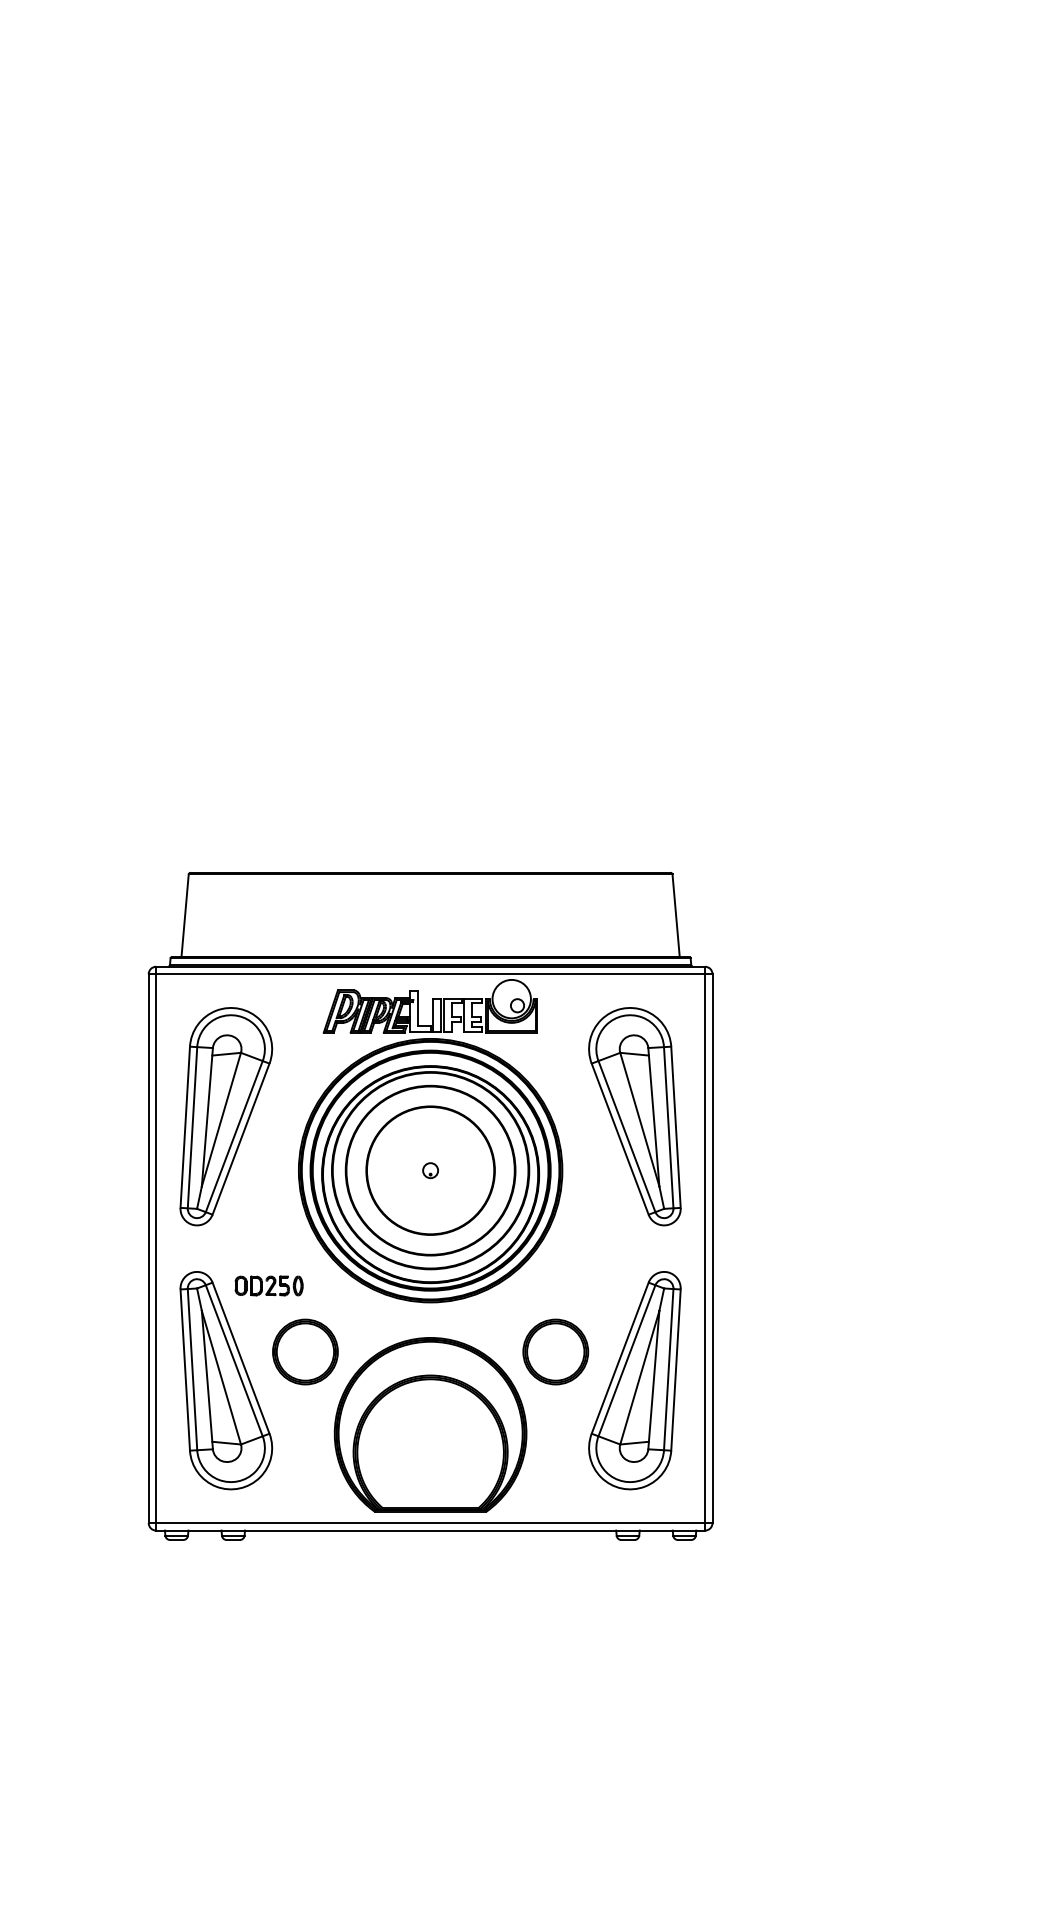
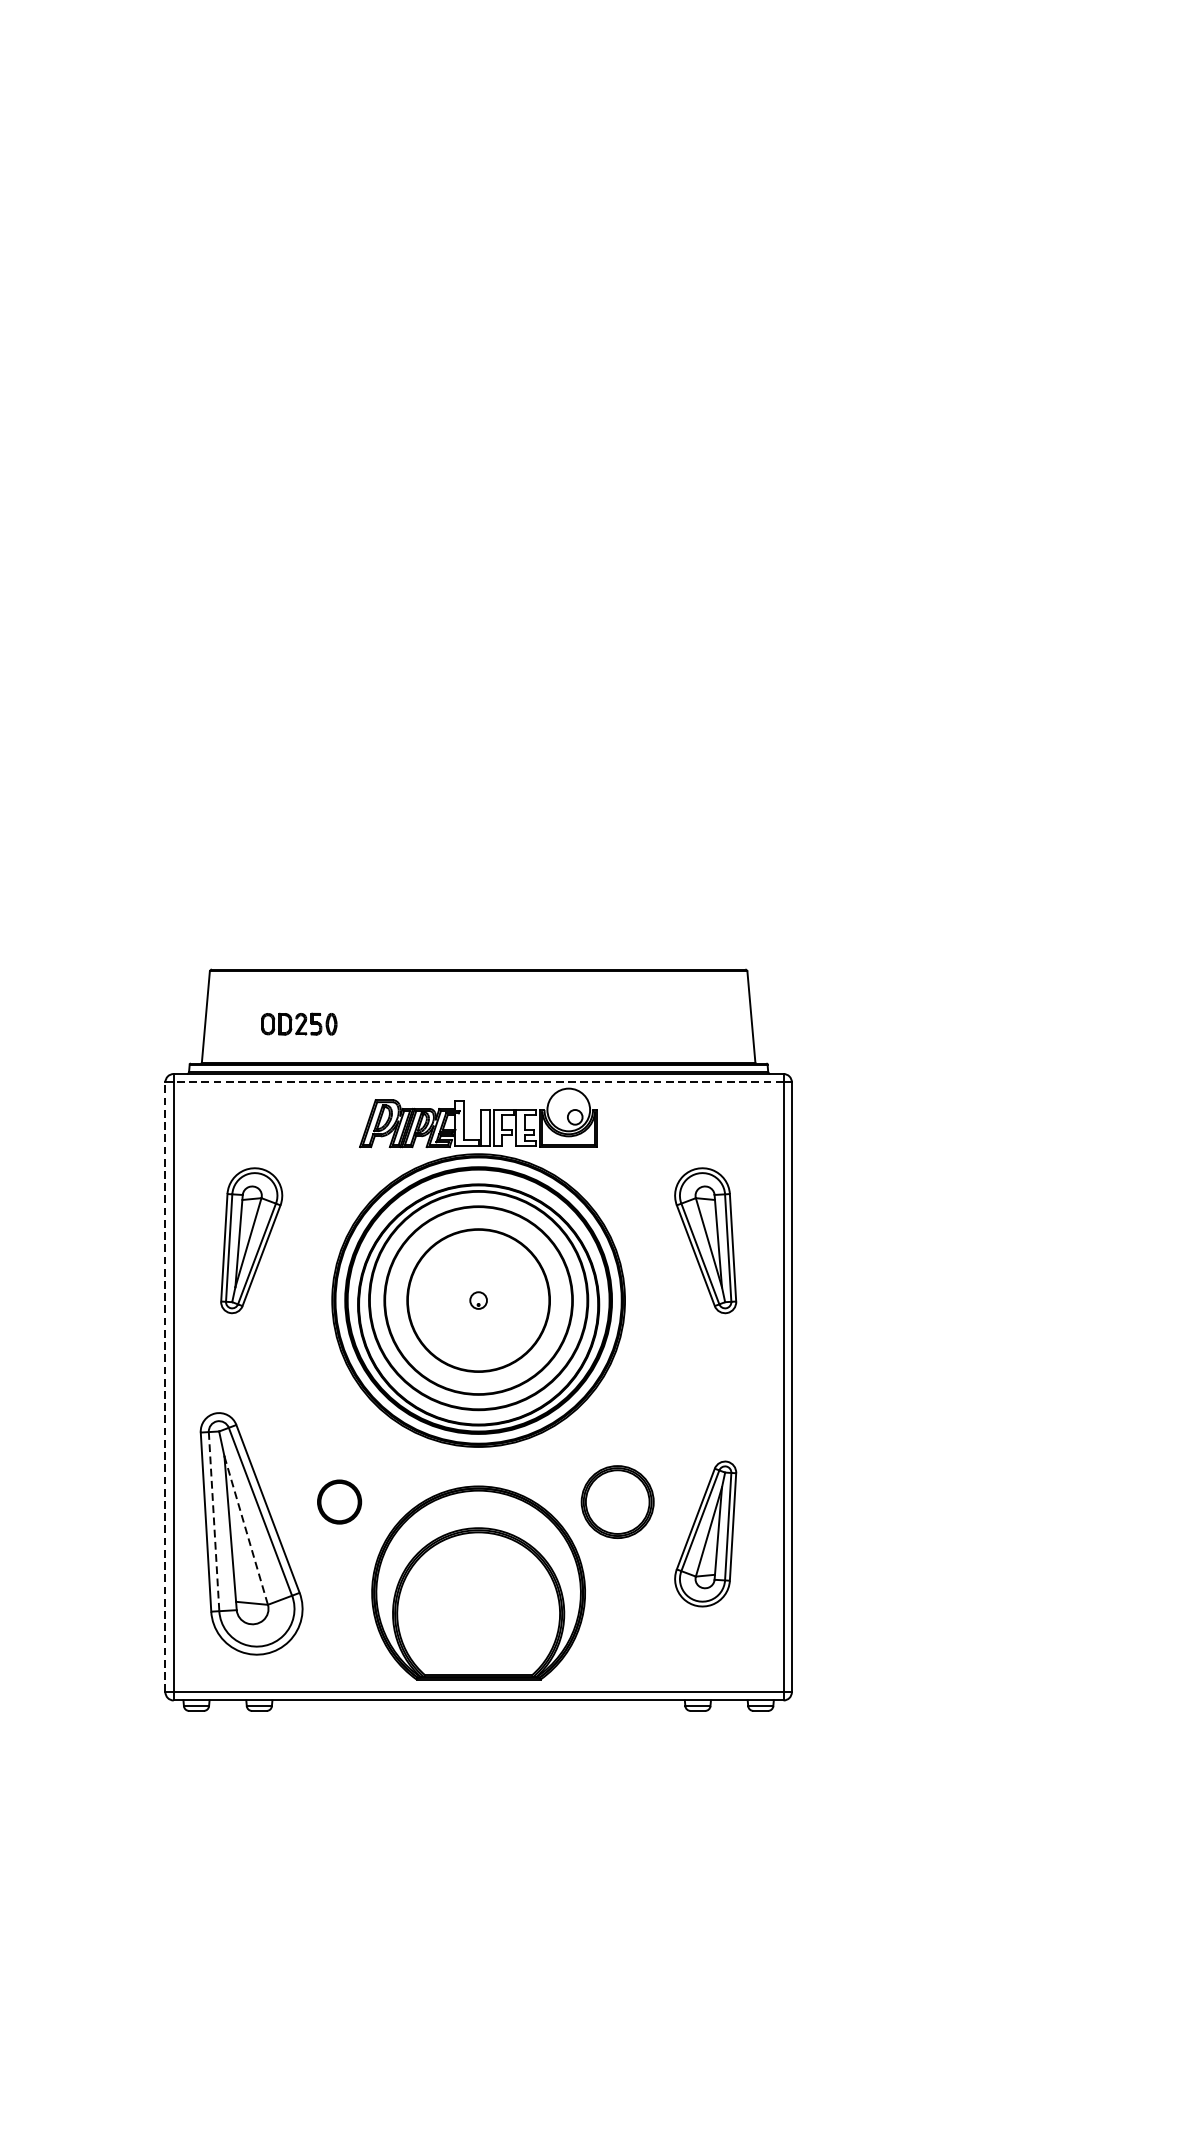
line: (430, 974) -> (478, 1082), solid -> dashed
part: (226, 1116) -> (251, 1240), size x0.6
part: (634, 1116) -> (705, 1240), size x0.6
line: (148, 1248) -> (165, 1387), solid -> dashed
part: (268, 1285) -> (298, 1023), moved
part: (305, 1351) -> (339, 1501), size x0.6
line: (192, 1369) -> (214, 1521), solid -> dashed
line: (221, 1377) -> (246, 1530), solid -> dashed
part: (634, 1380) -> (705, 1533), size x0.6

